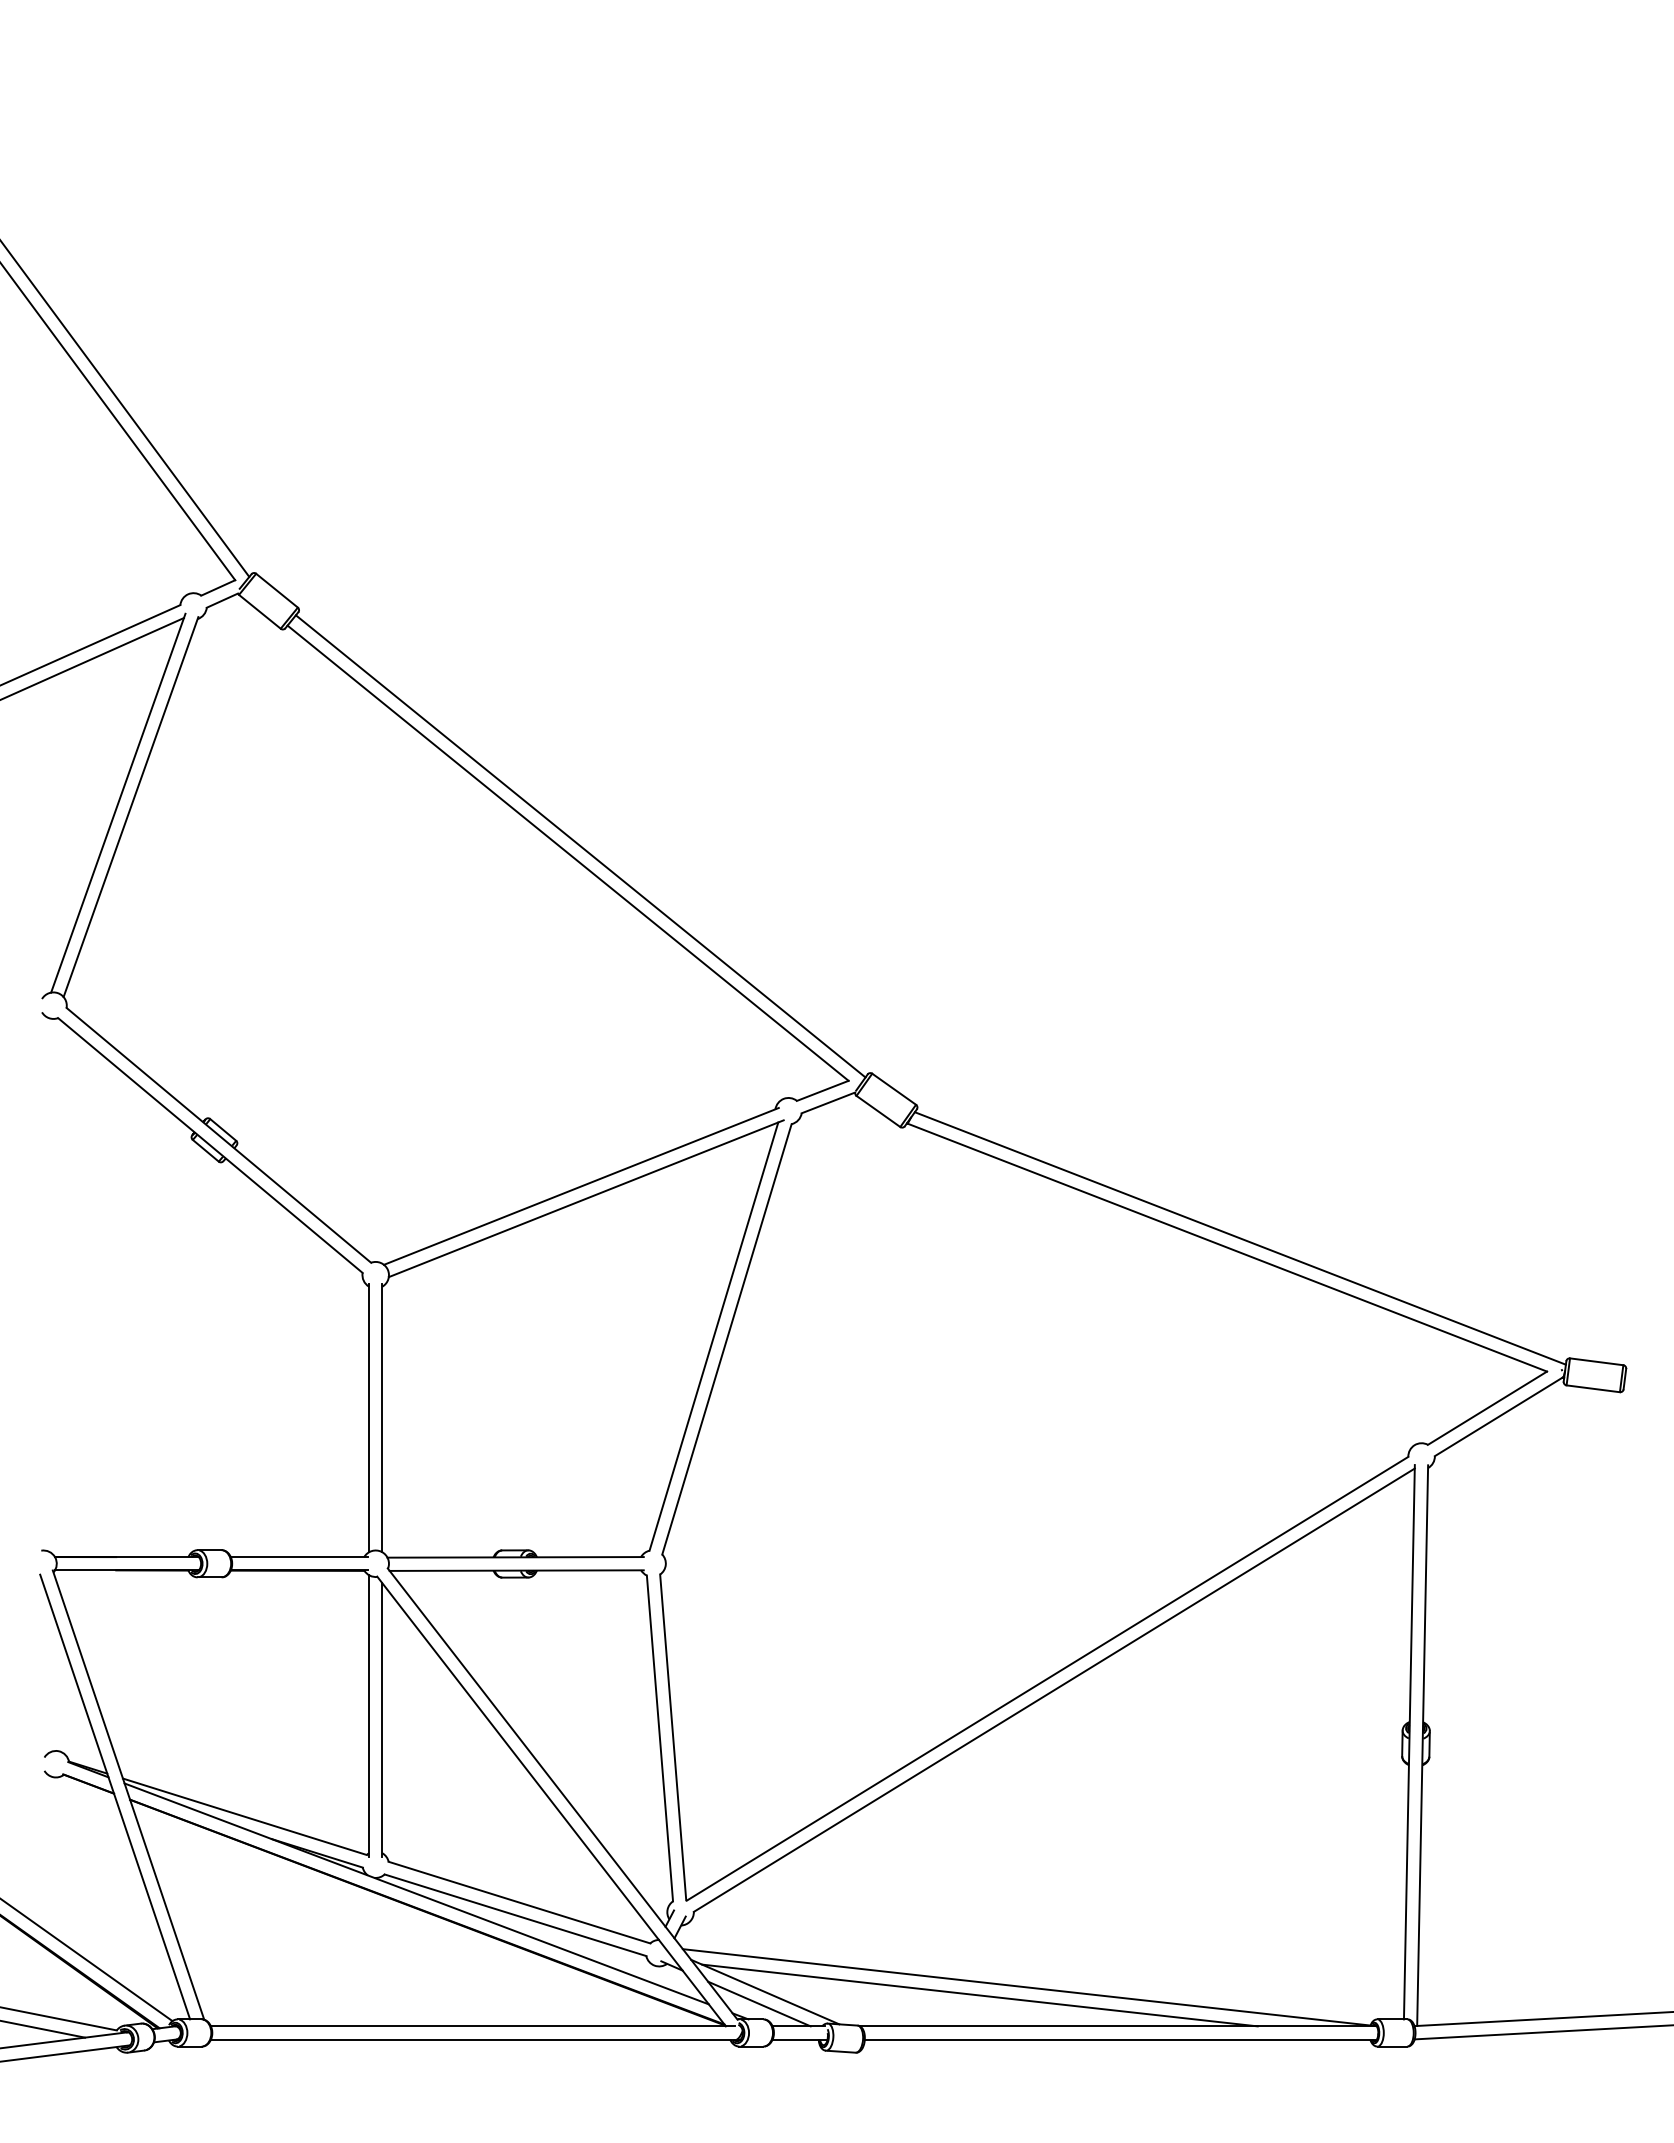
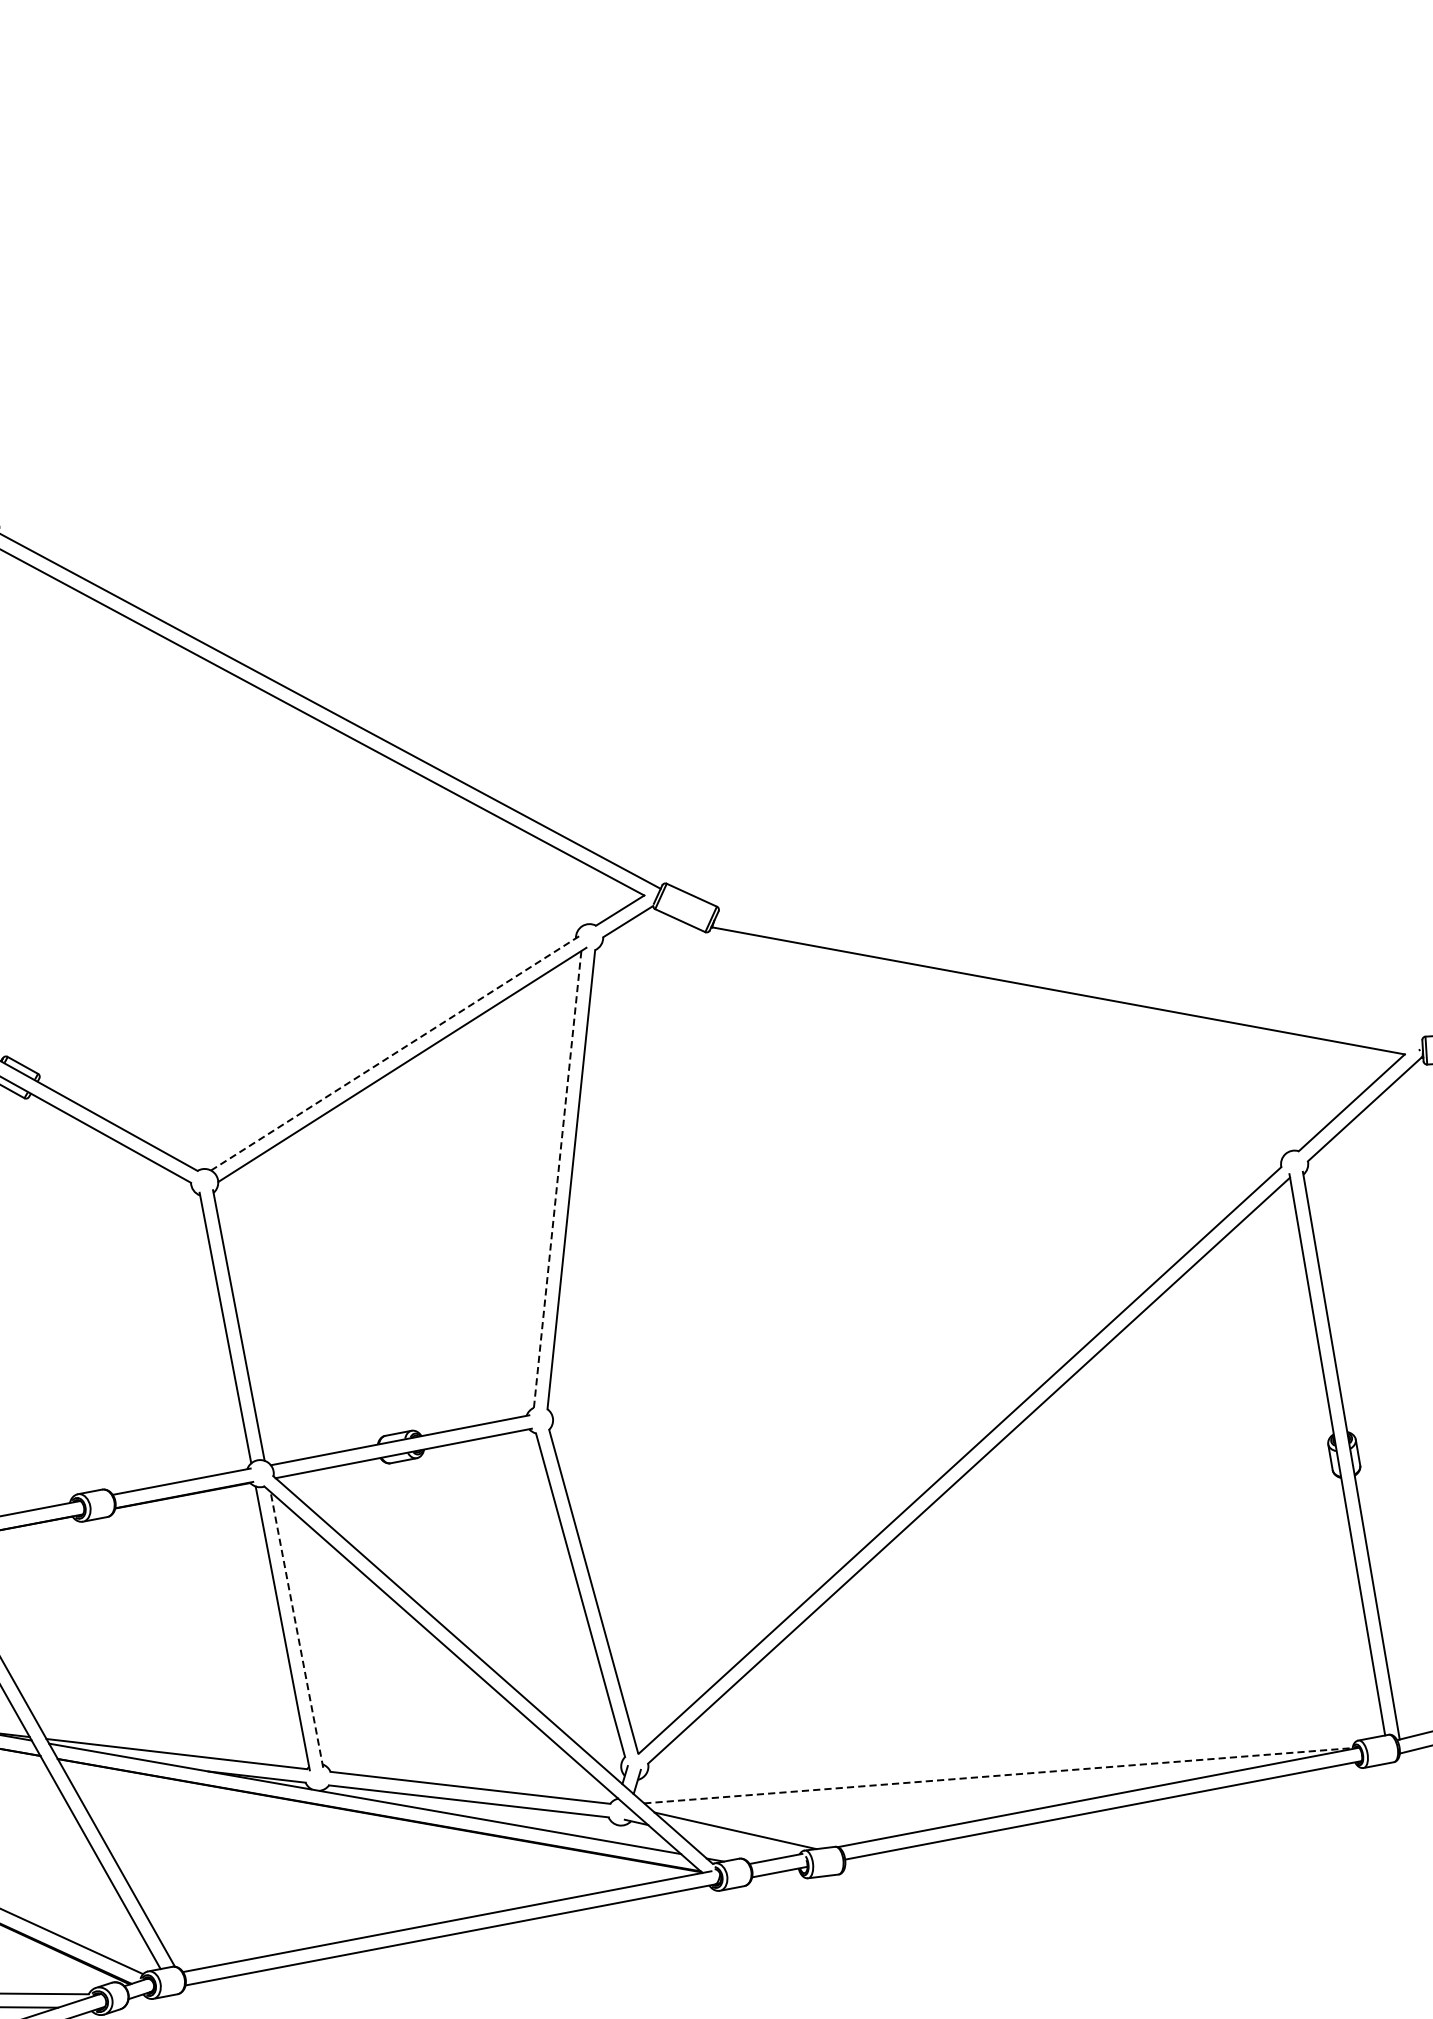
line: (580, 1186) -> (394, 1053), solid -> dashed
line: (1239, 1238) -> (1068, 979), removed
line: (713, 1336) -> (557, 1179), solid -> dashed
line: (382, 1719) -> (296, 1629), solid -> dashed
line: (1030, 1987) -> (1002, 1775), solid -> dashed
line: (979, 1995) -> (952, 1793), removed
line: (759, 2003) -> (731, 1843), removed

